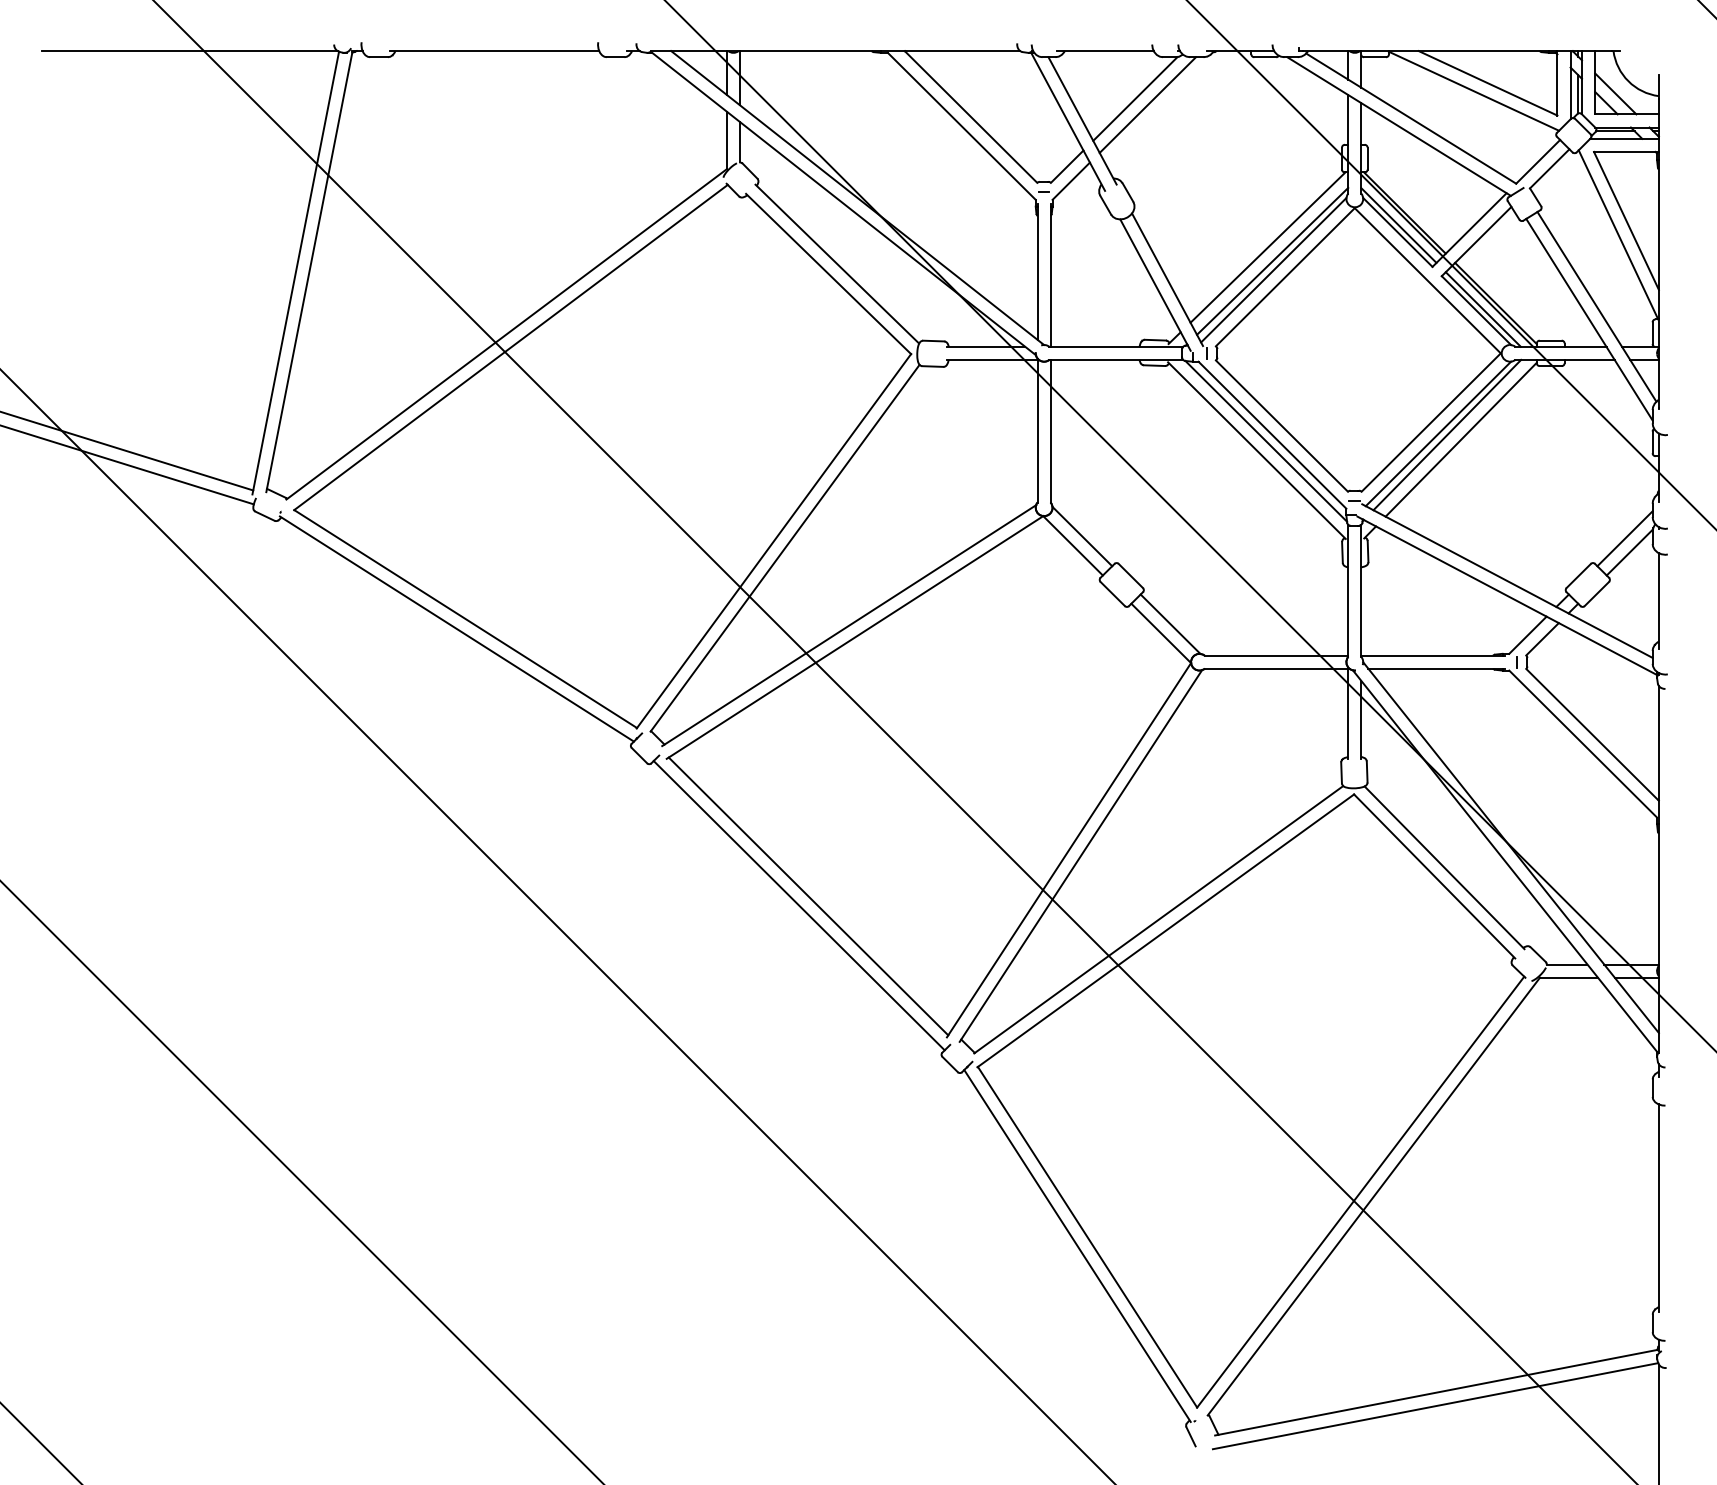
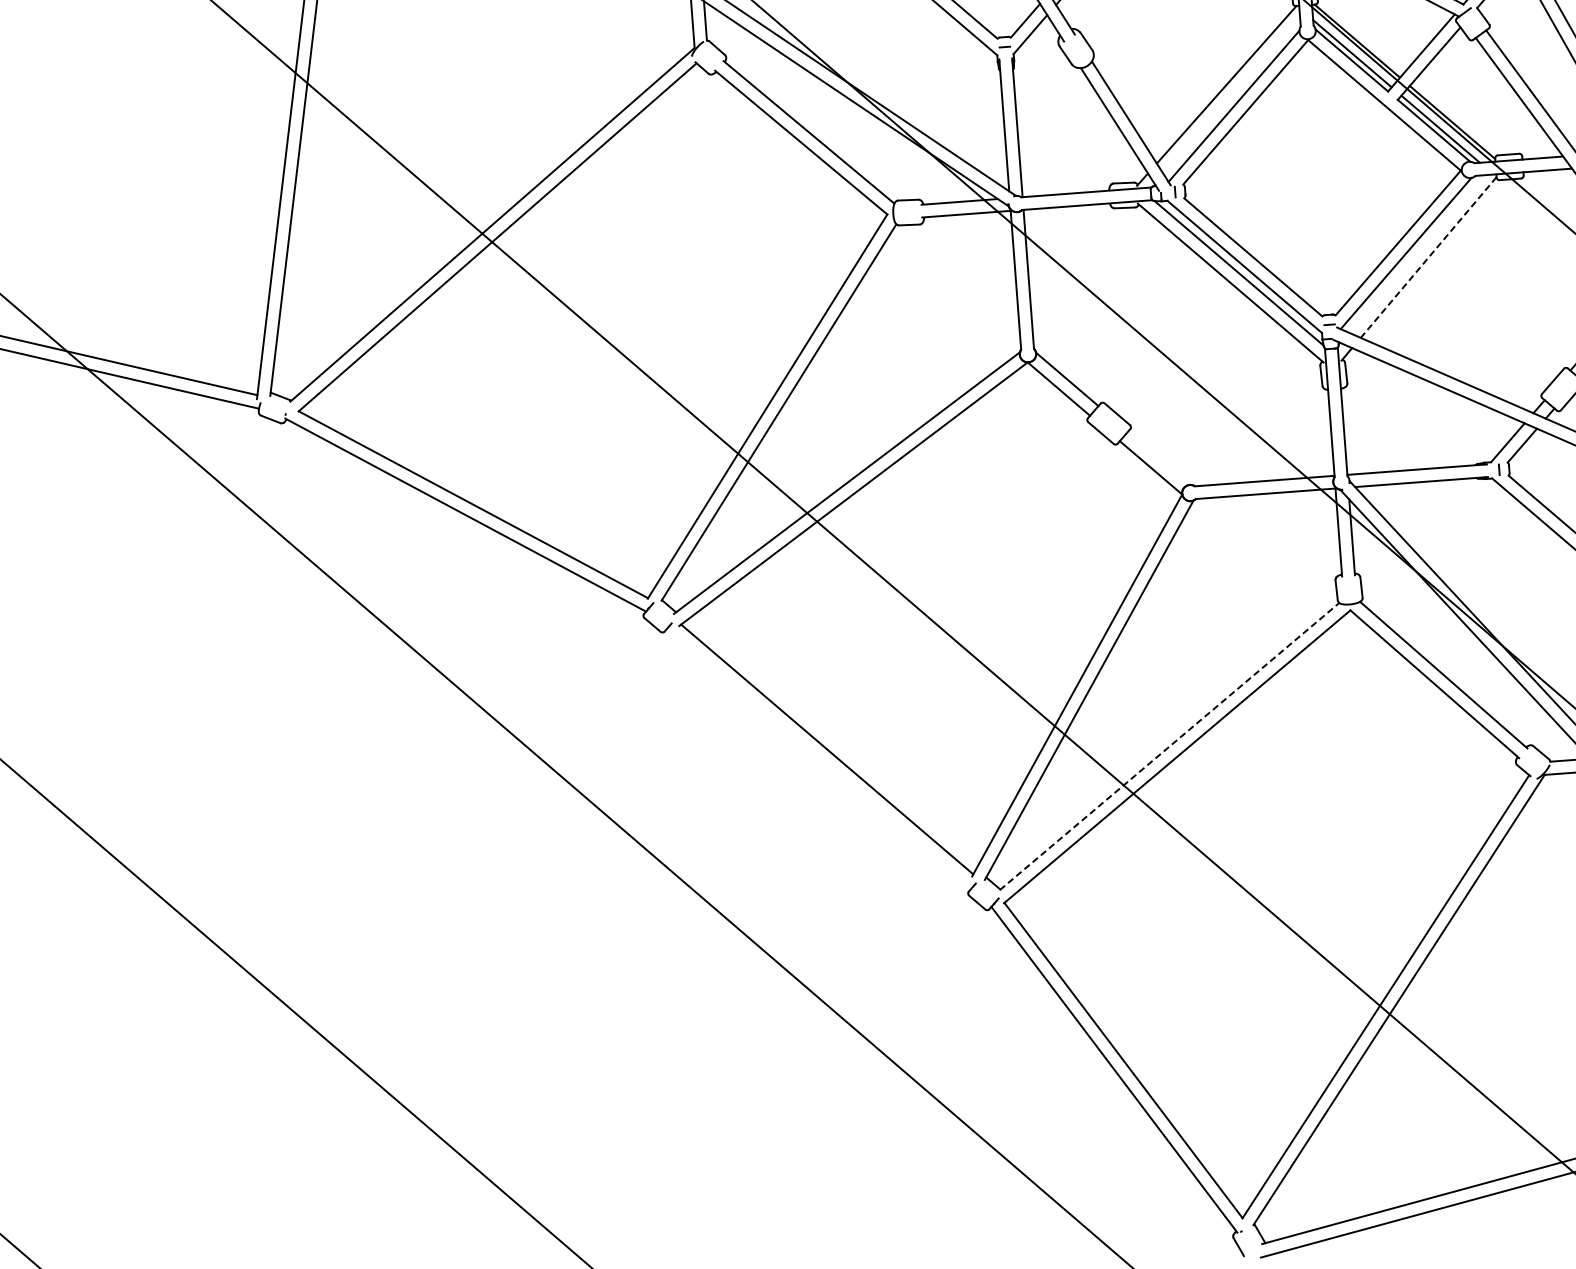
line: (1272, 260) -> (1232, 97), removed
line: (1447, 434) -> (1414, 253), removed
line: (1461, 439) -> (1428, 257), solid -> dashed
line: (1170, 623) -> (1159, 457), removed
line: (798, 905) -> (818, 759), removed
line: (1158, 919) -> (1169, 746), solid -> dashed

